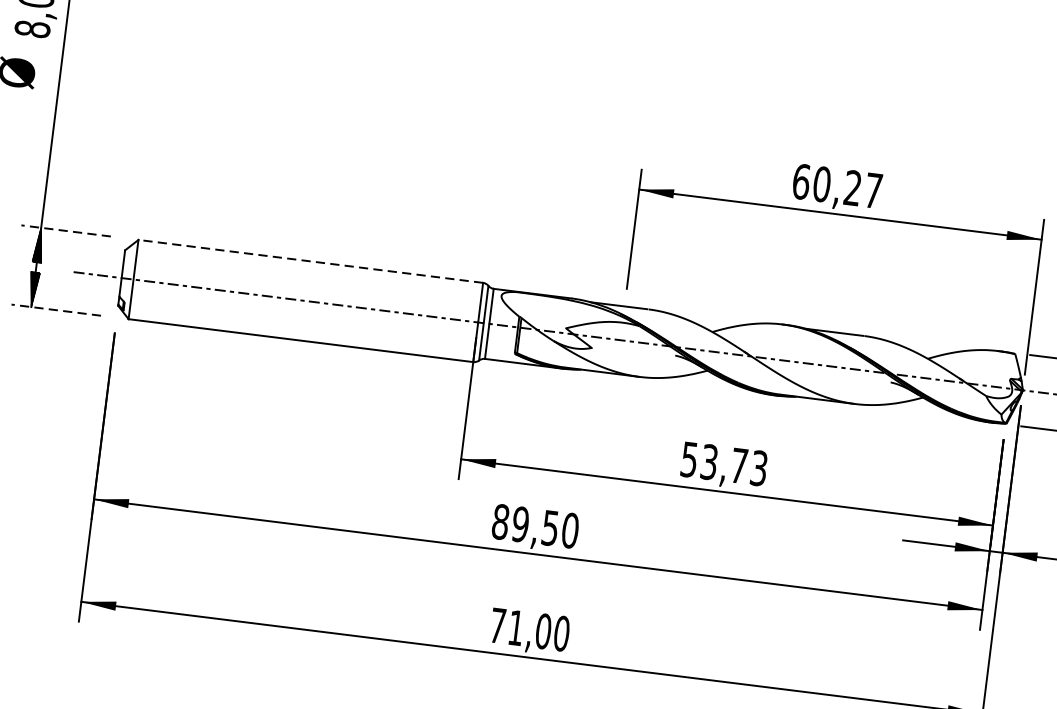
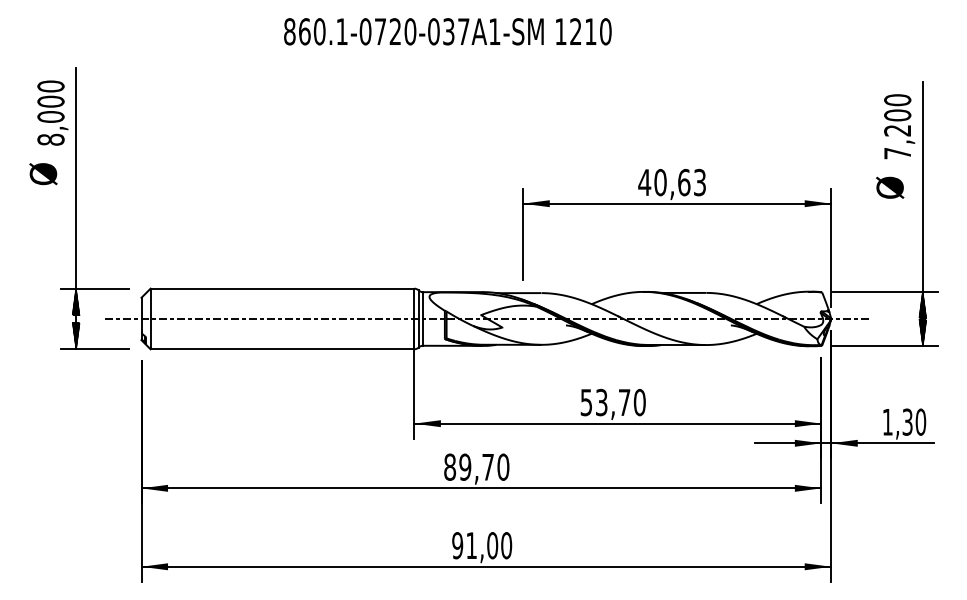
text: (836, 186) -> (671, 182), 60,27 -> 40,63
line: (65, 230) -> (94, 288), dashed -> solid
line: (310, 261) -> (282, 288), dashed -> solid
line: (55, 310) -> (94, 349), dashed -> solid
text: (758, 468) -> (639, 402), 53,73 -> 53,70
text: (549, 528) -> (487, 467), 89,50 -> 89,70
text: (497, 625) -> (457, 545), 71,00 -> 91,00

